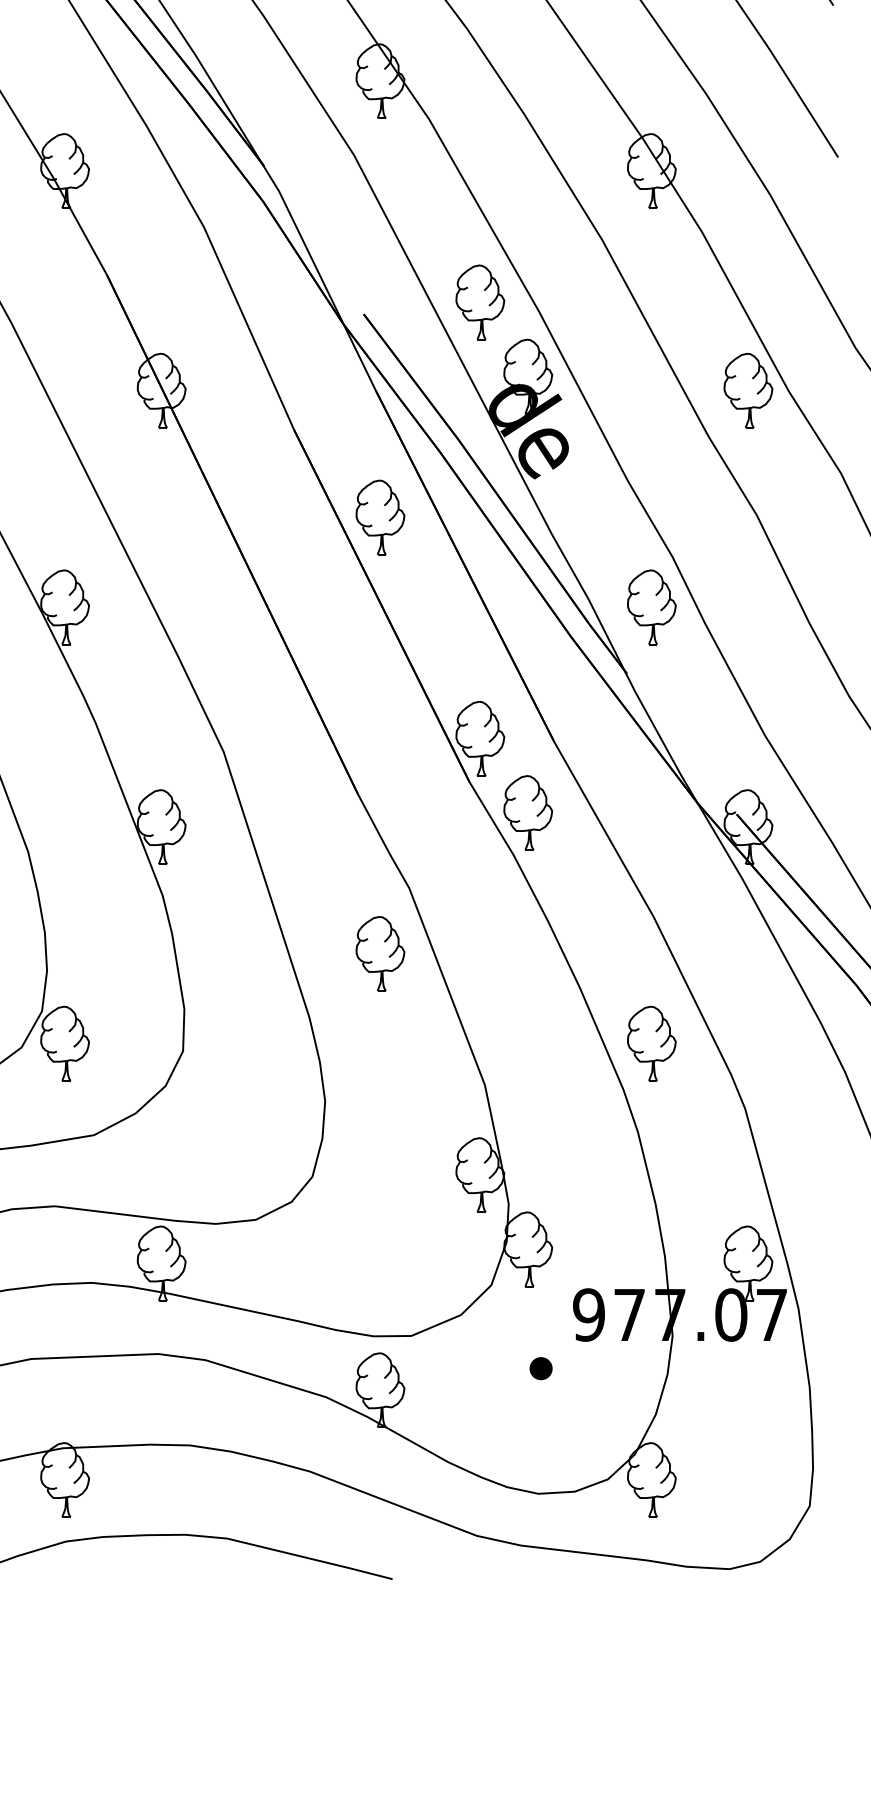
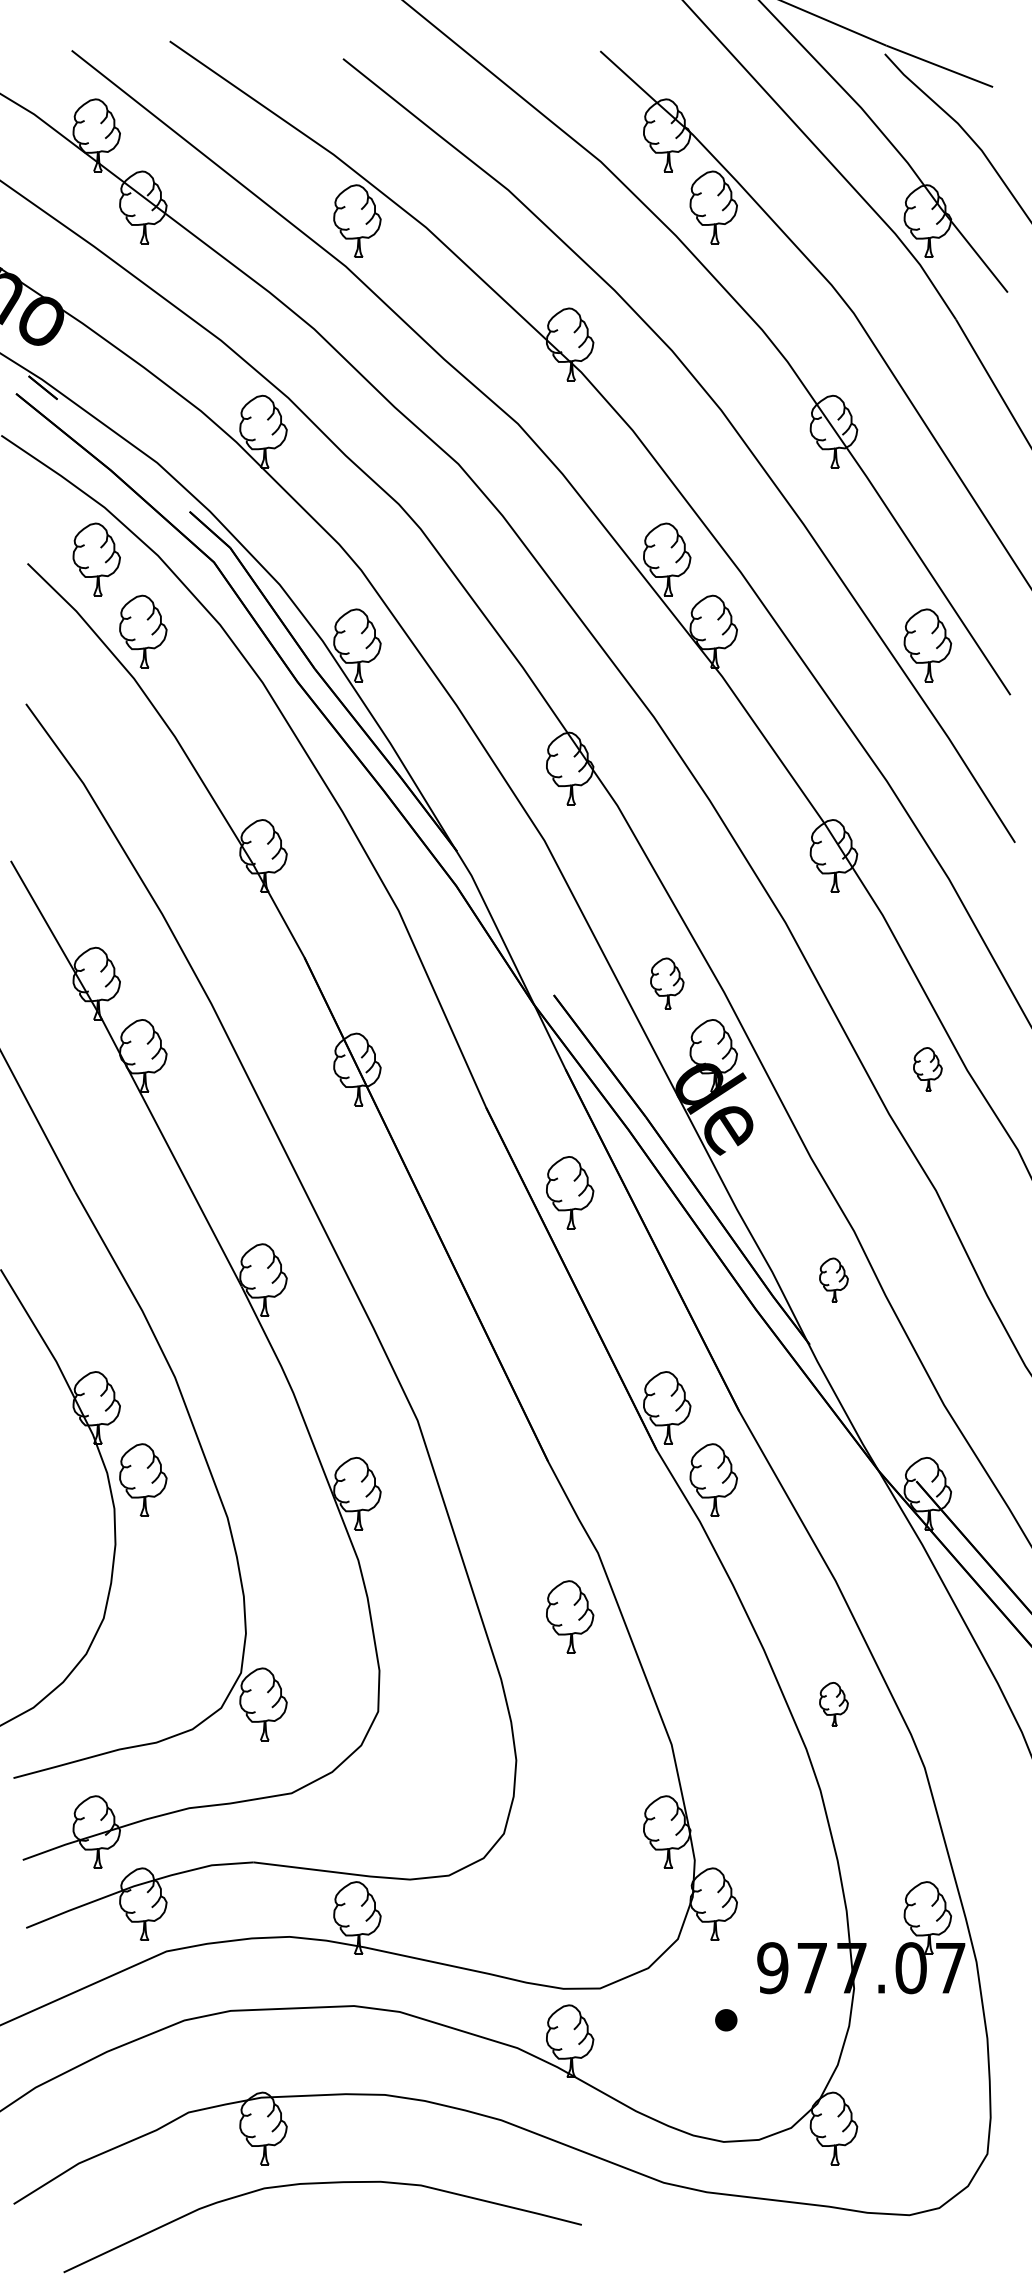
part: (480, 302) -> (667, 983), size x0.7
part: (748, 390) -> (927, 1069), size x0.6
part: (651, 606) -> (833, 1279), size x0.6
part: (651, 1043) -> (833, 1704), size x0.6

